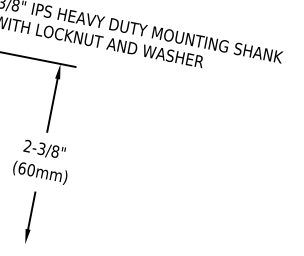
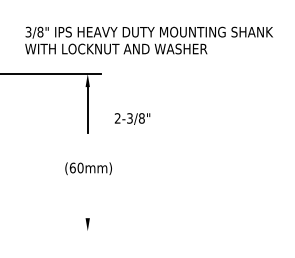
text: (44, 149) -> (132, 118), moved
line: (31, 211) -> (87, 202), removed

